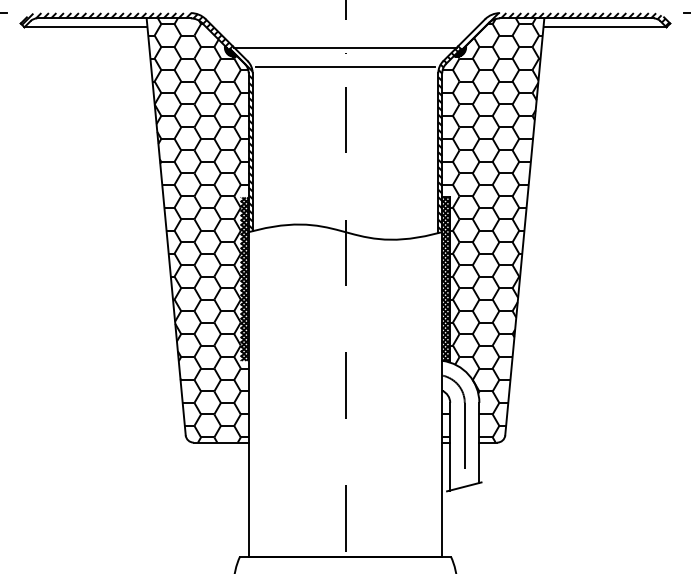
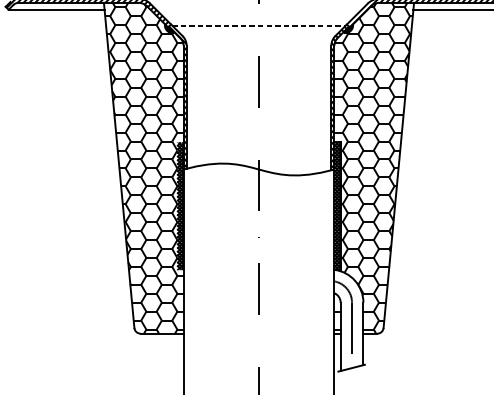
line: (345, 47) -> (259, 25), solid -> dashed
line: (345, 66) -> (259, 40), removed

